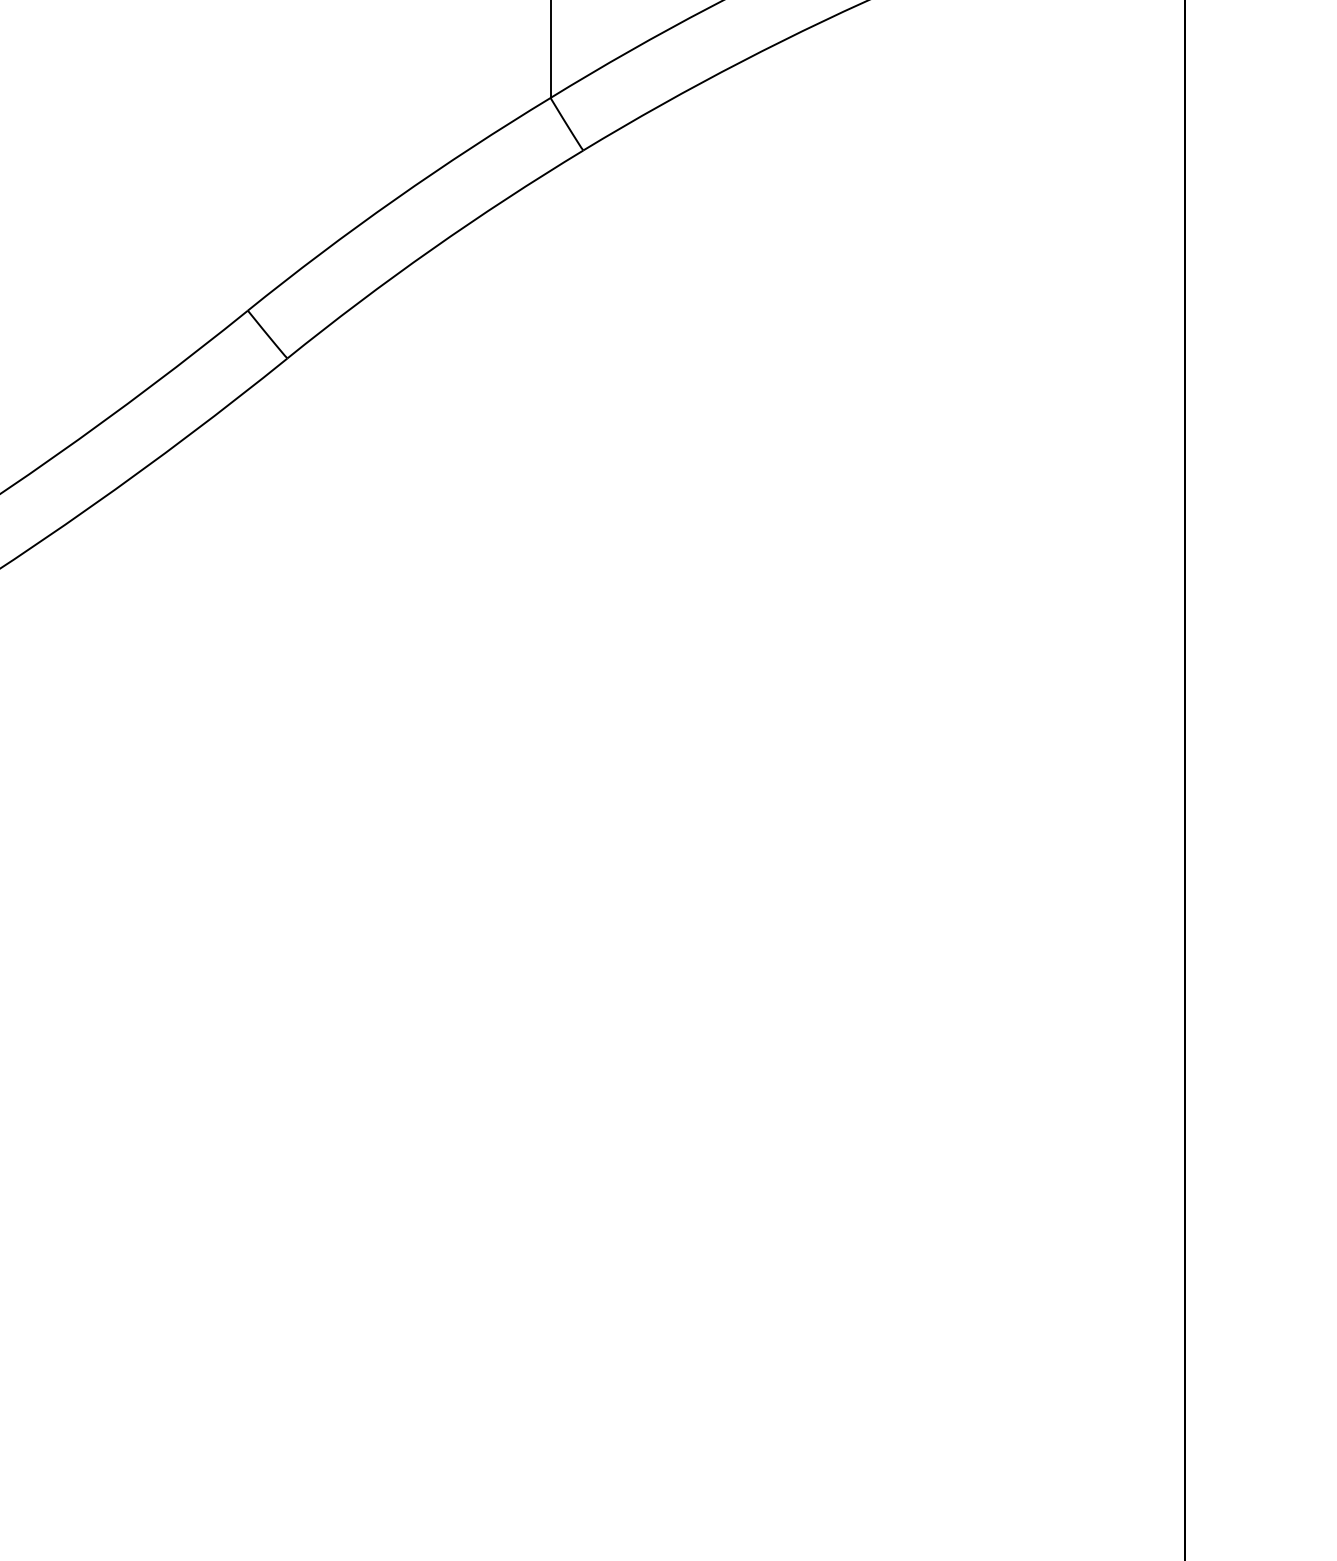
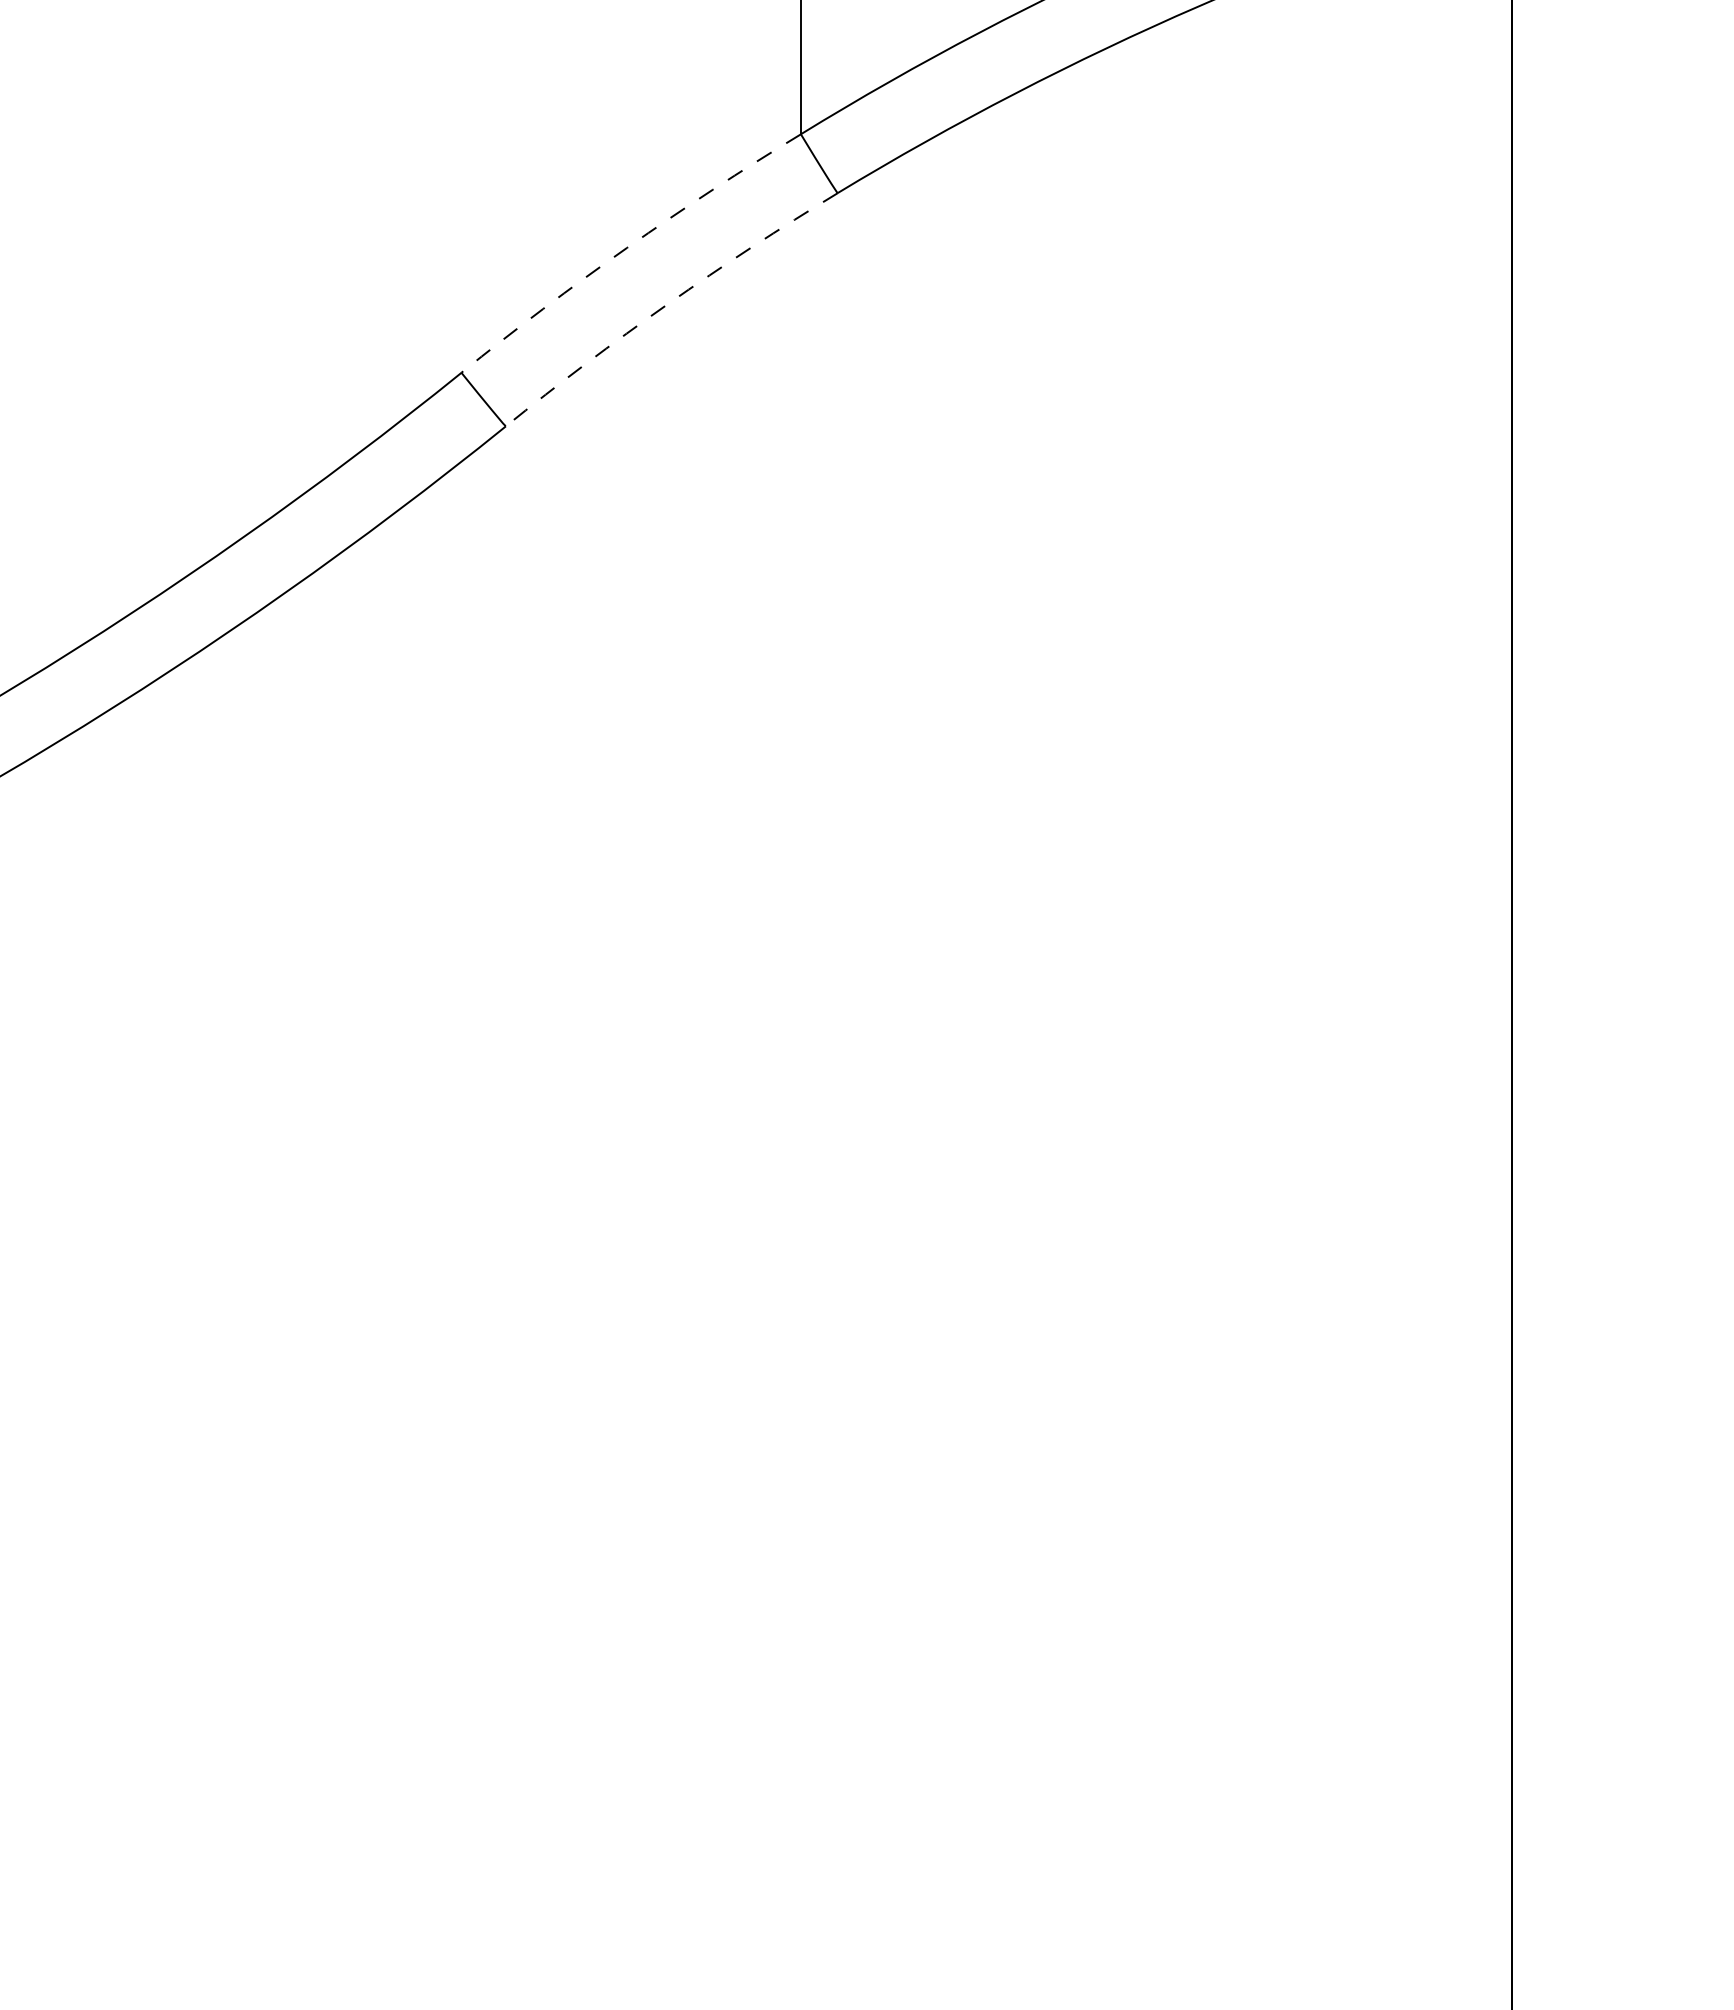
arc: (395, 198) -> (627, 247), solid -> dashed
arc: (431, 249) -> (667, 304), solid -> dashed

